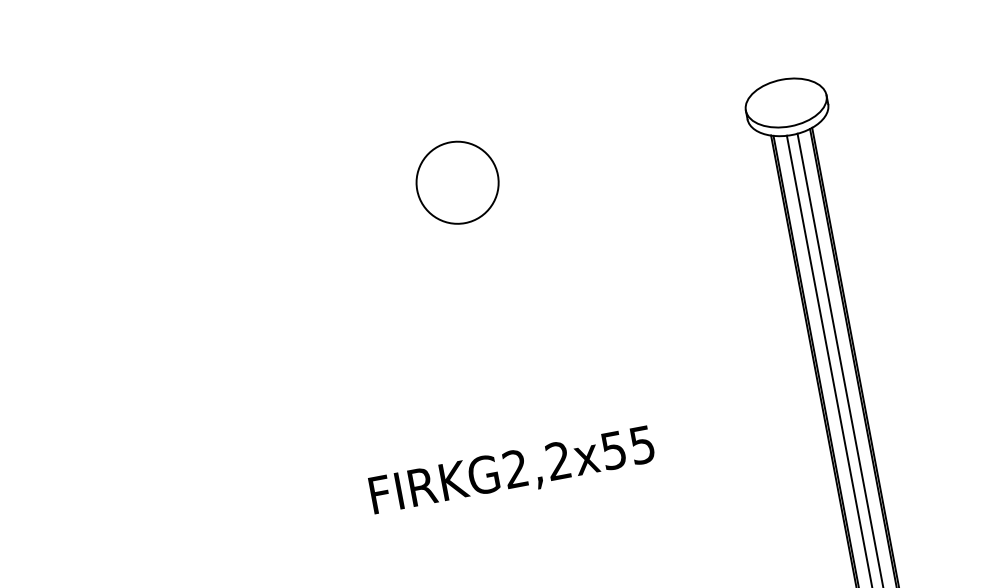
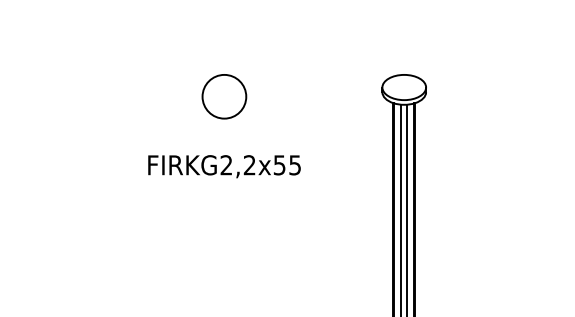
text: (512, 471) -> (224, 166), moved

